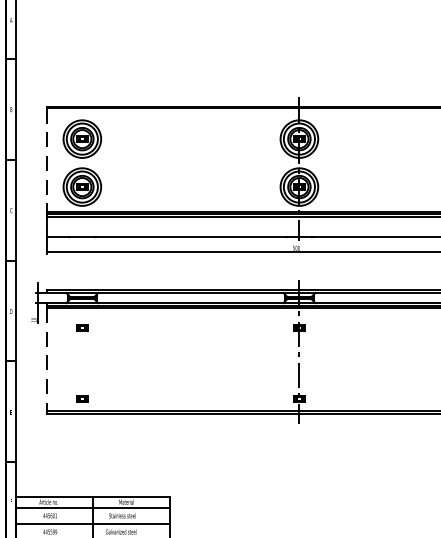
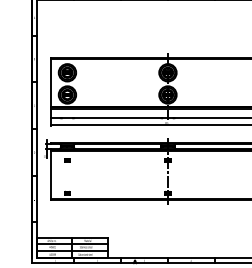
line: (47, 162) -> (51, 83), dashed -> solid
line: (47, 358) -> (51, 174), dashed -> solid

